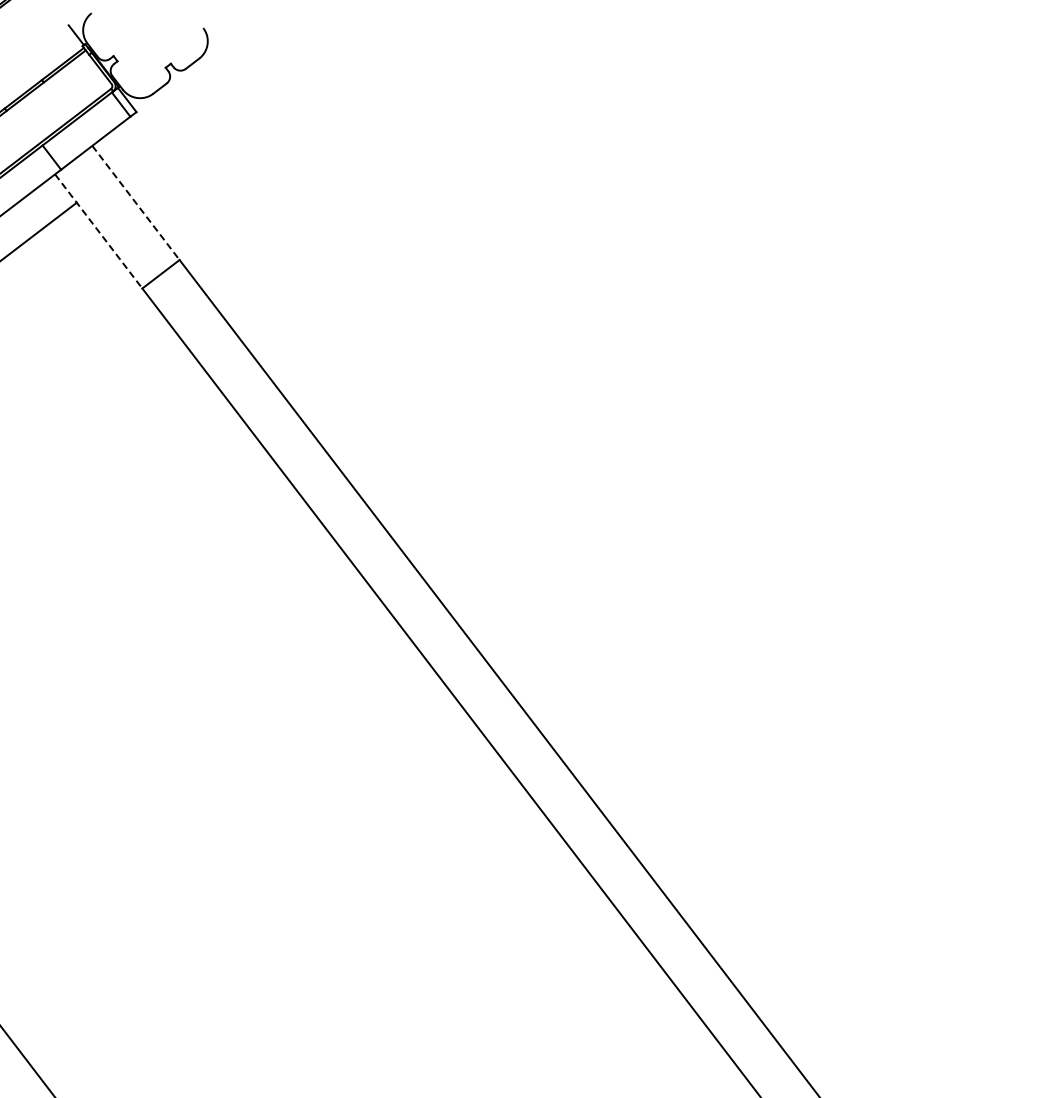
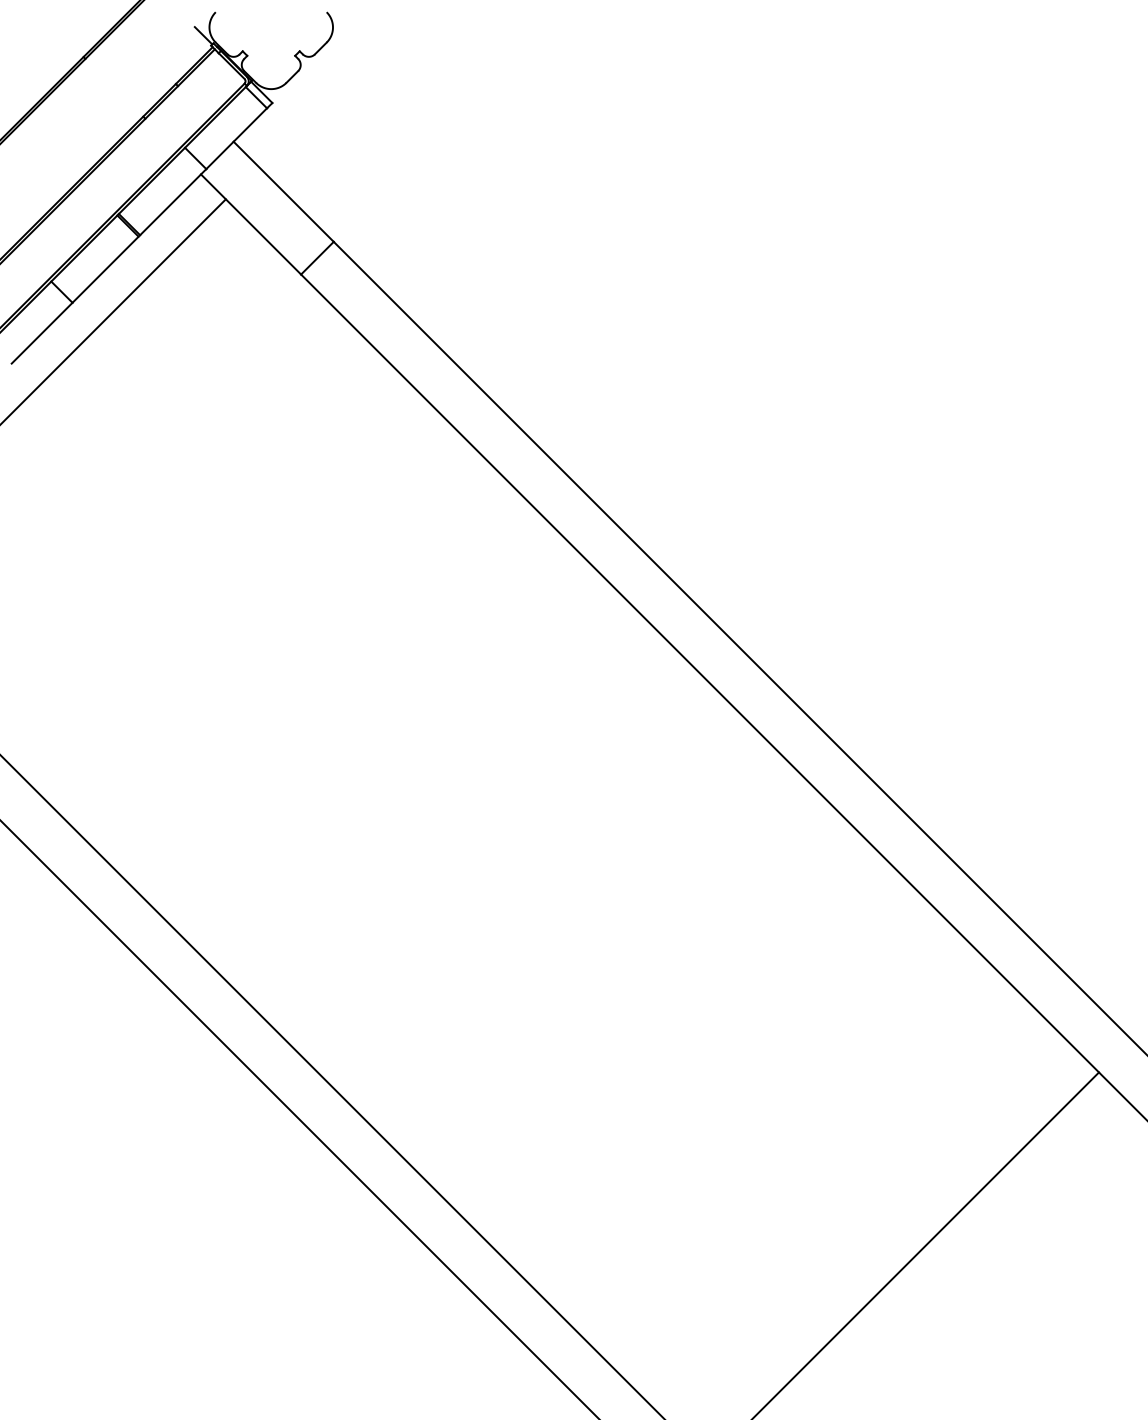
line: (135, 202) -> (283, 191), dashed -> solid
line: (99, 231) -> (251, 224), dashed -> solid

